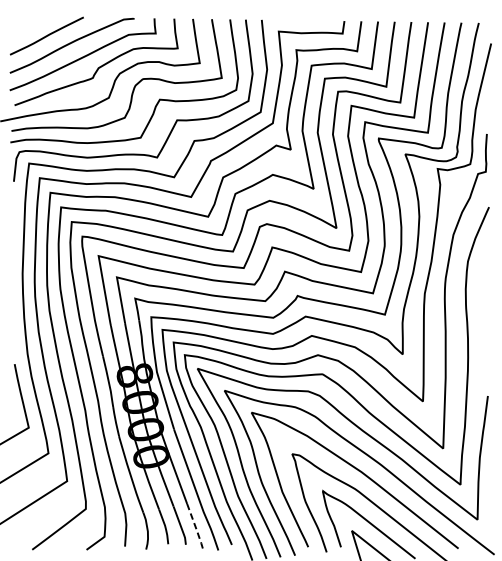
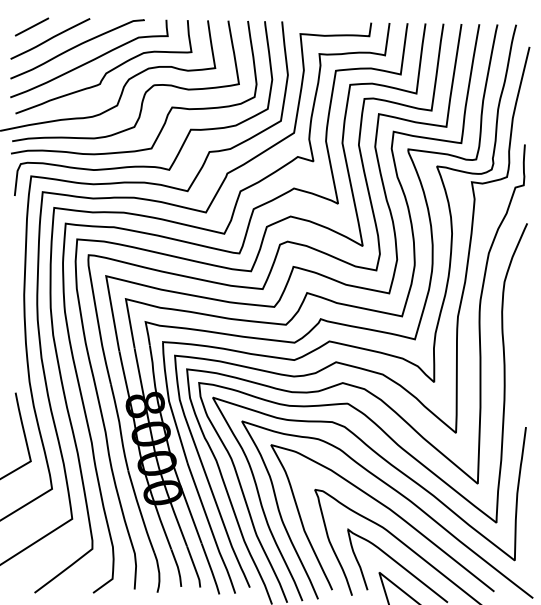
line: (29, 24) -> (31, 26), added
line: (196, 528) -> (211, 570), dashed -> solid

